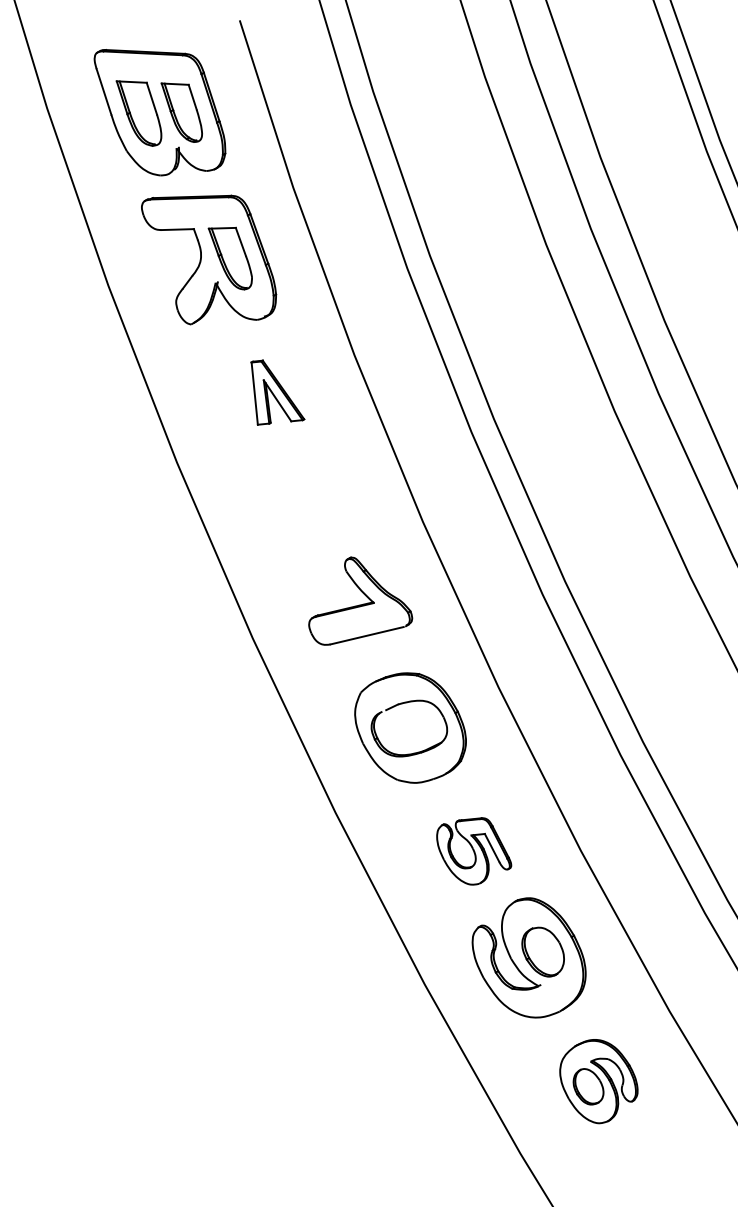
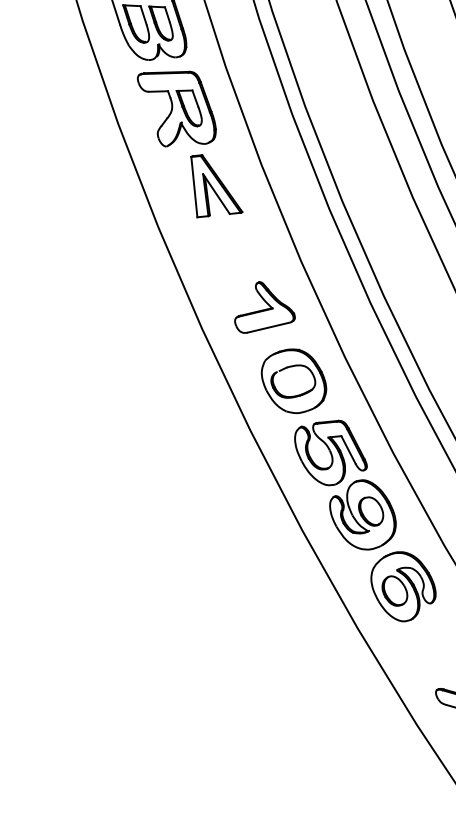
part: (277, 392) -> (216, 186), size x1.67
part: (473, 850) -> (330, 452), size x1.67
part: (598, 1081) -> (403, 586), size x1.43

